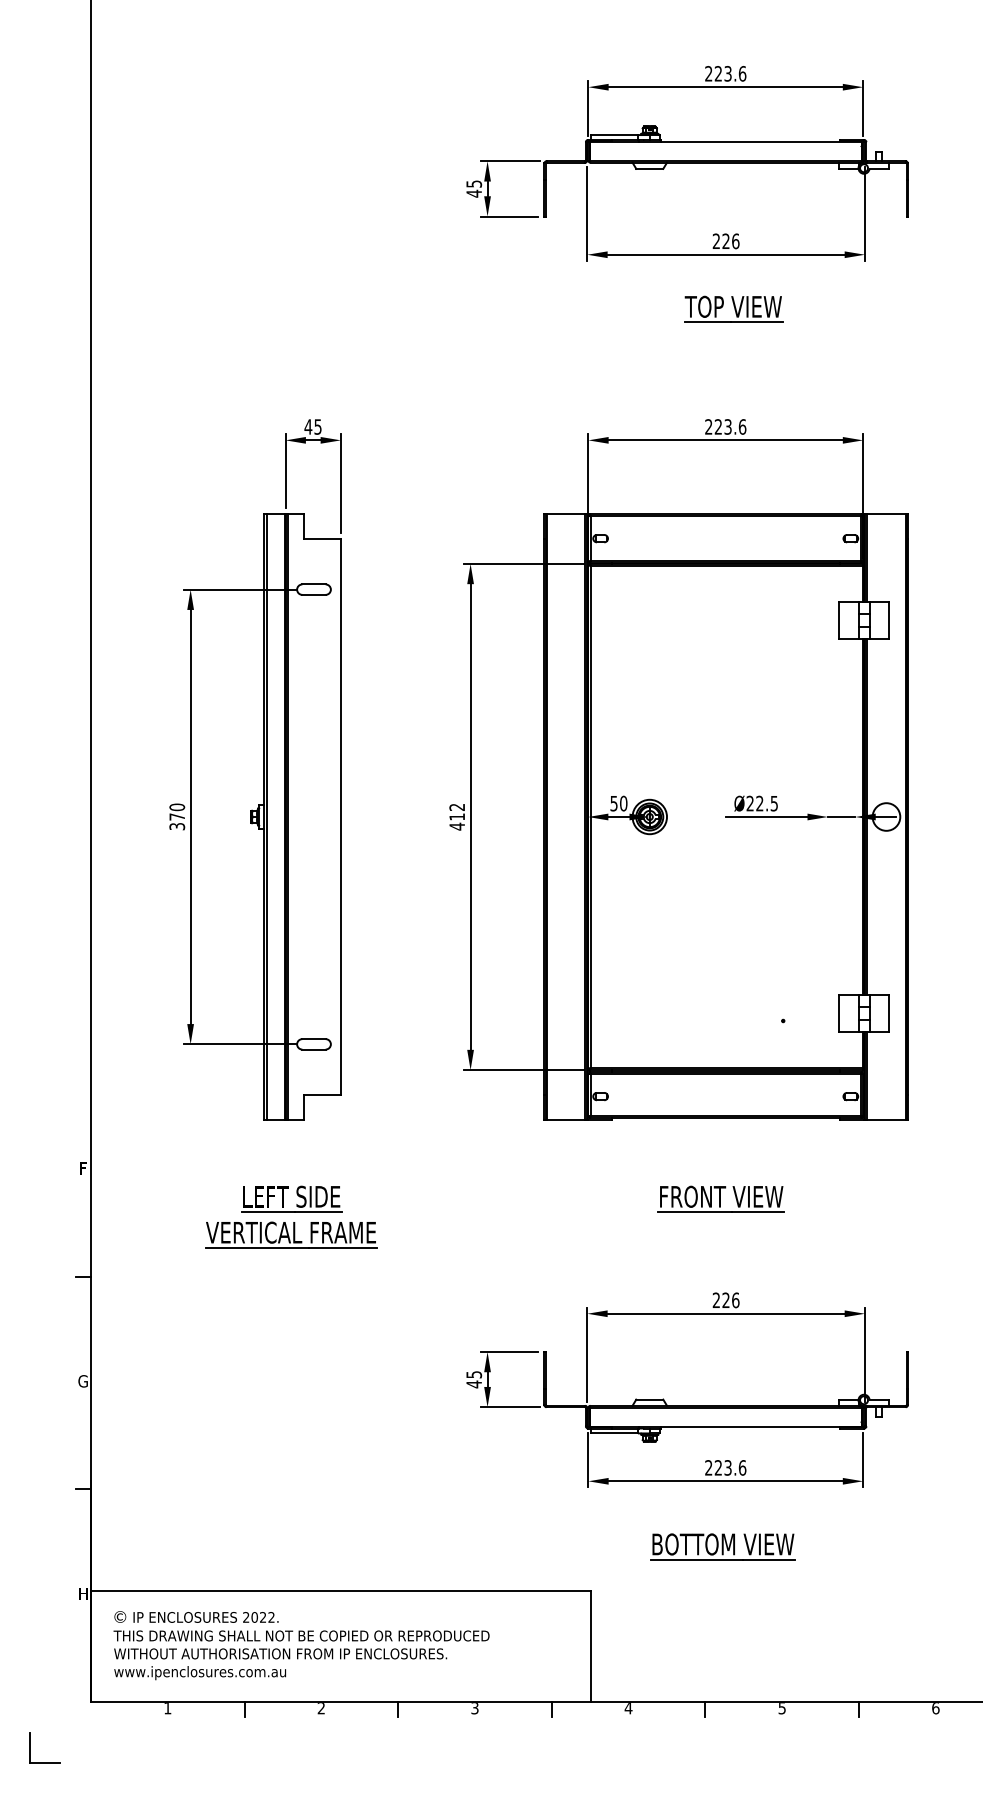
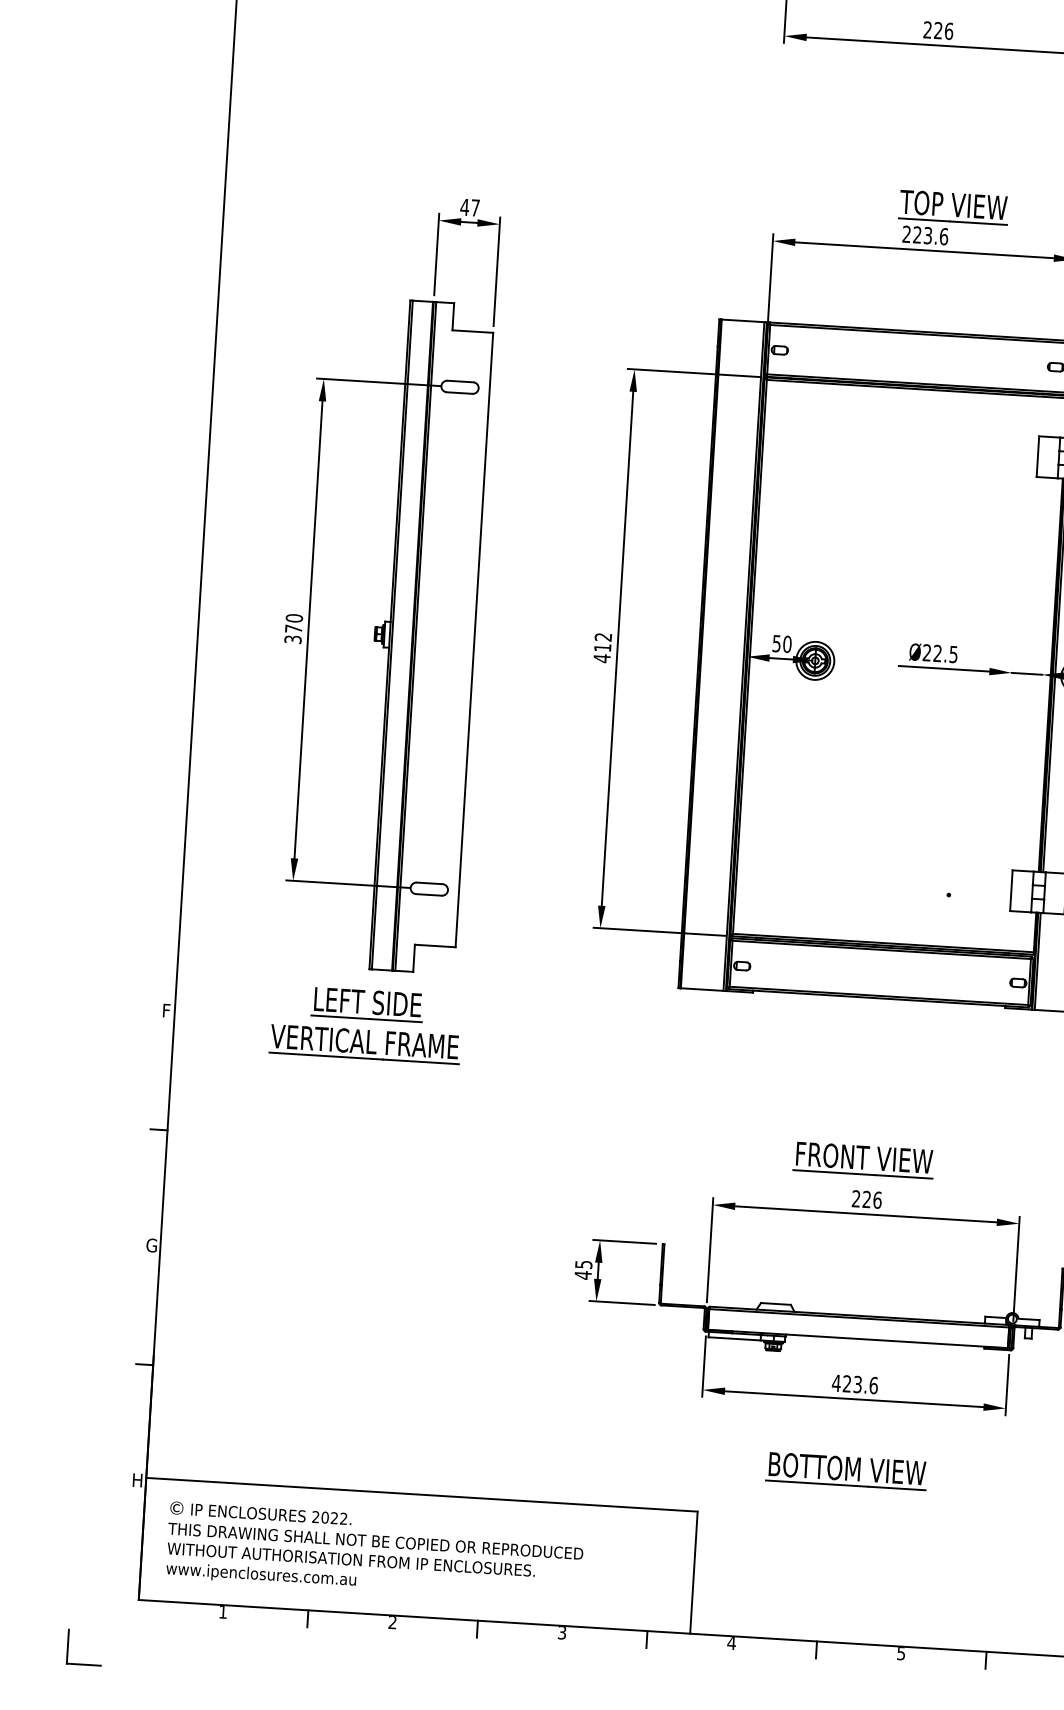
part: (733, 308) -> (953, 206), moved
text: (317, 426) -> (474, 207), 45 -> 47
part: (720, 1198) -> (863, 1159), moved
part: (291, 1216) -> (366, 1023), moved
text: (708, 1467) -> (836, 1382), 223.6 -> 423.6

